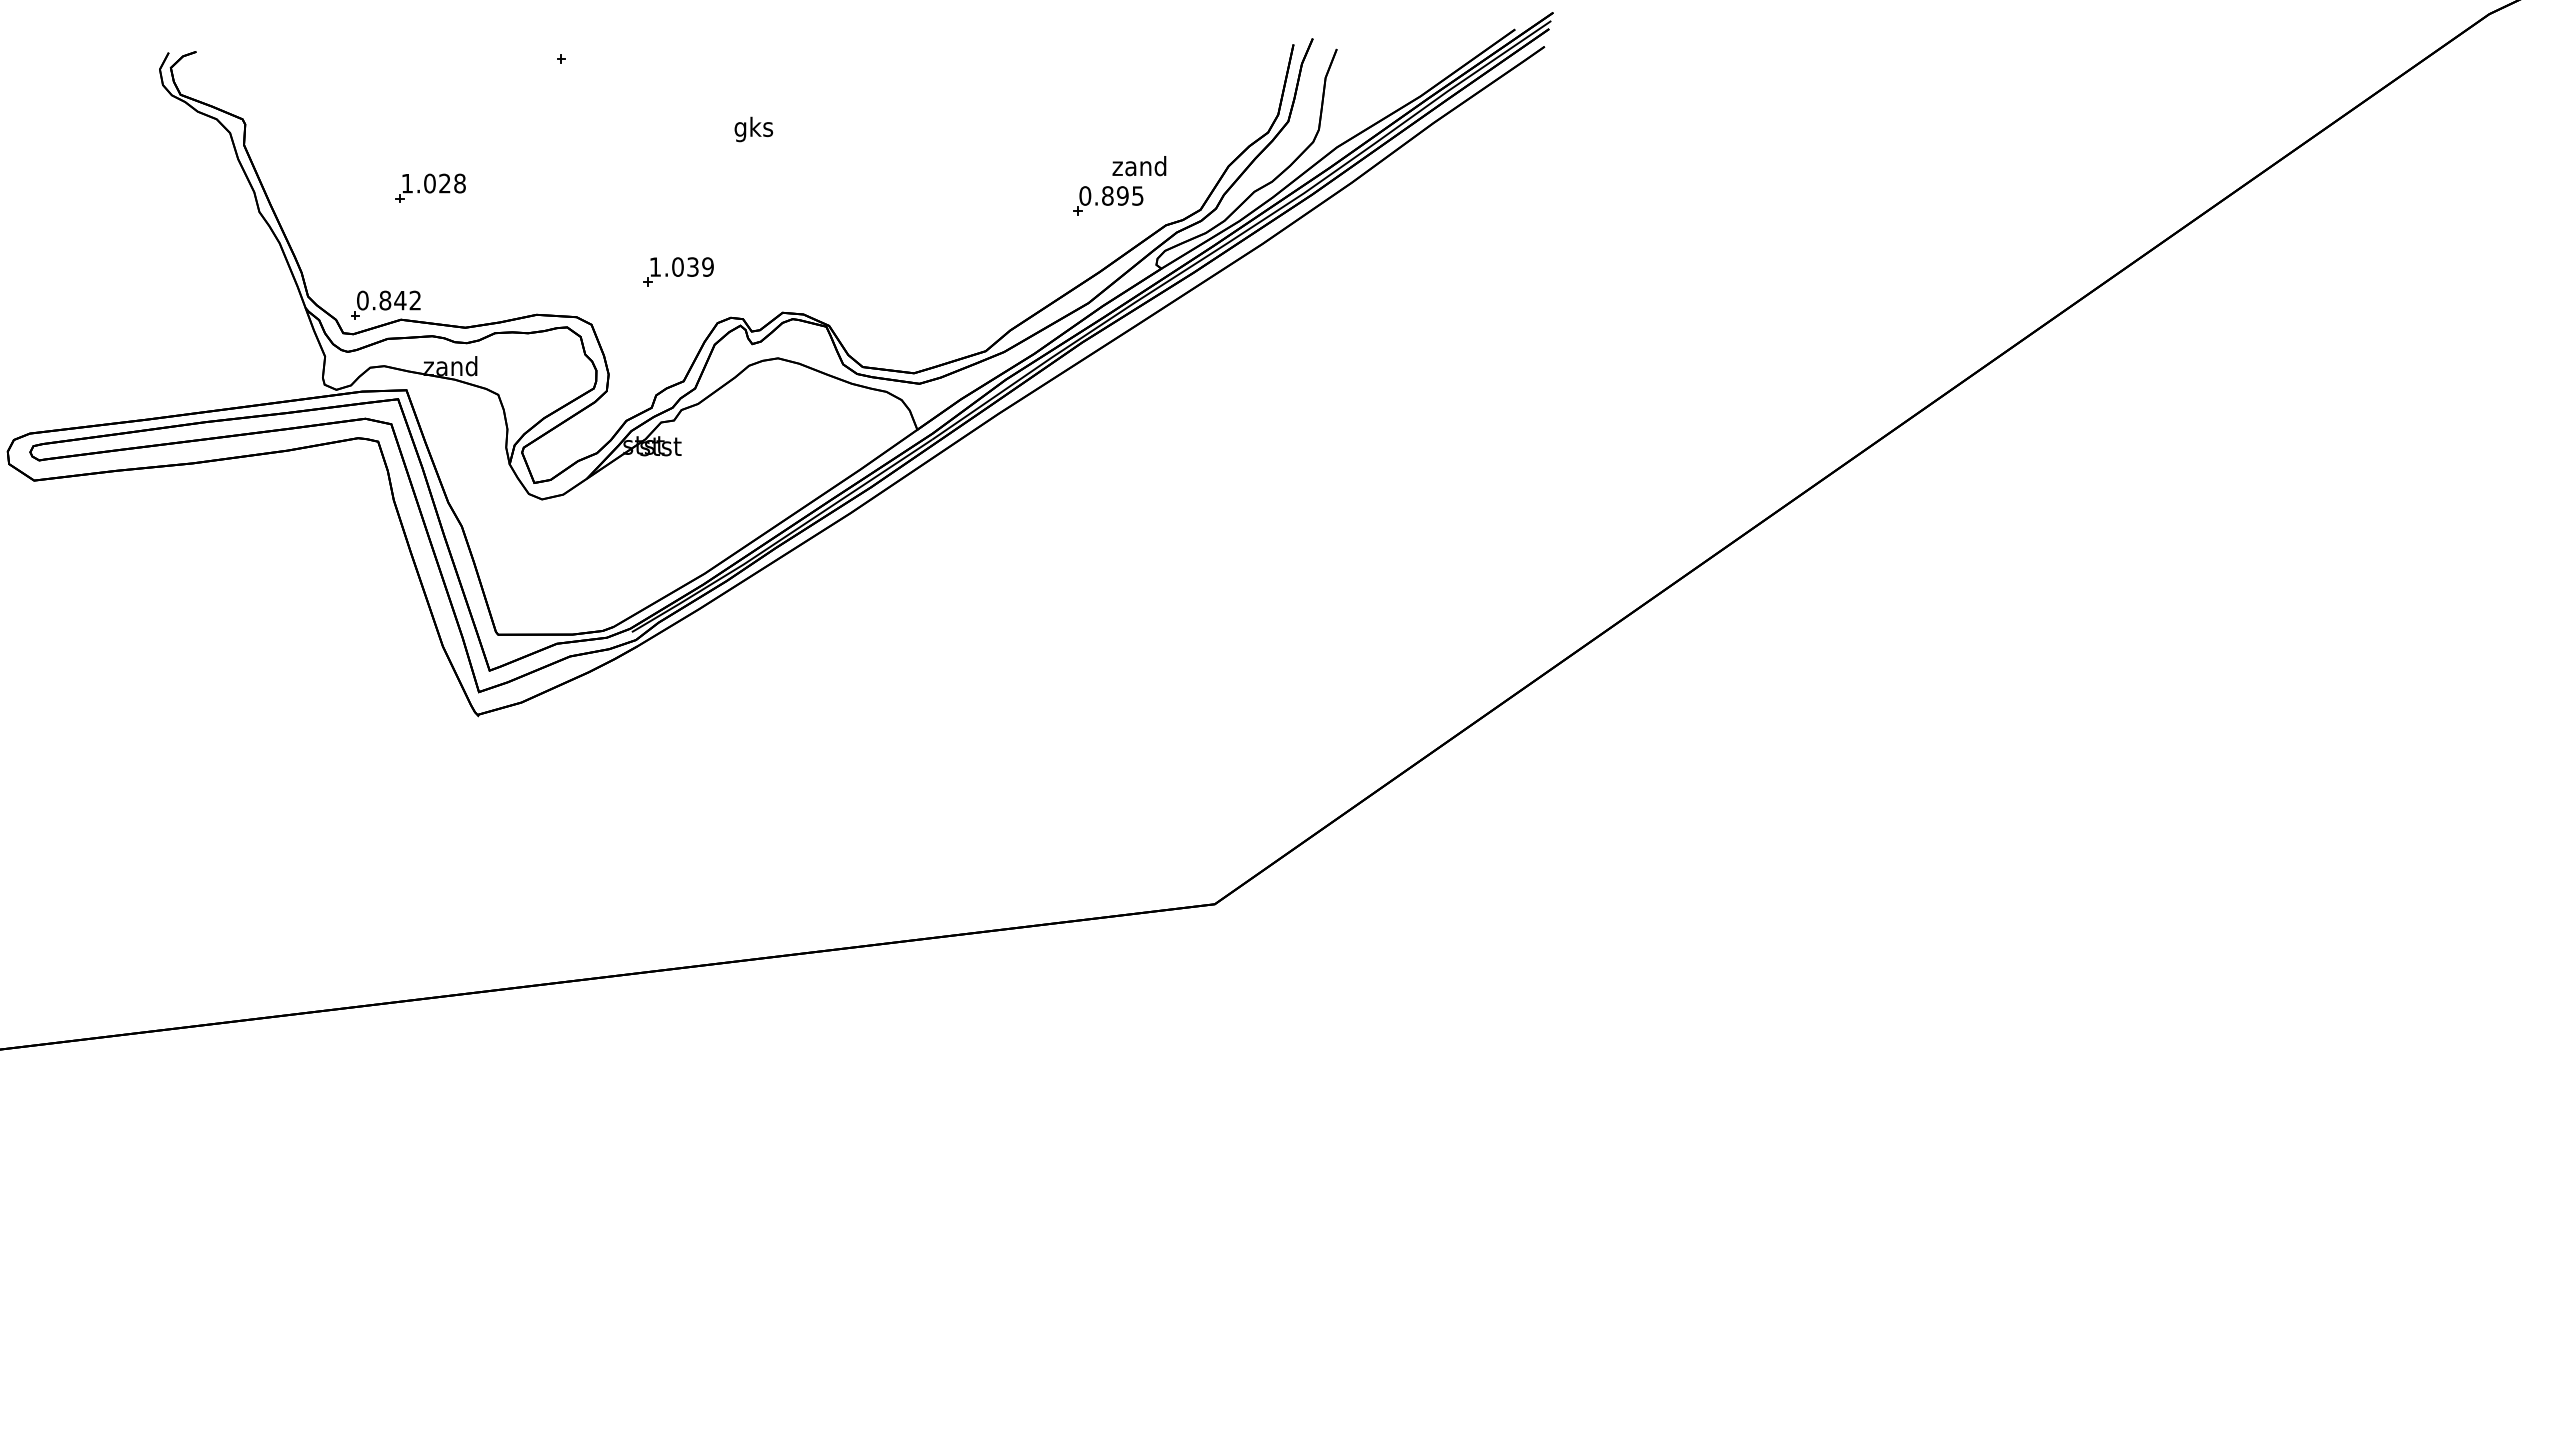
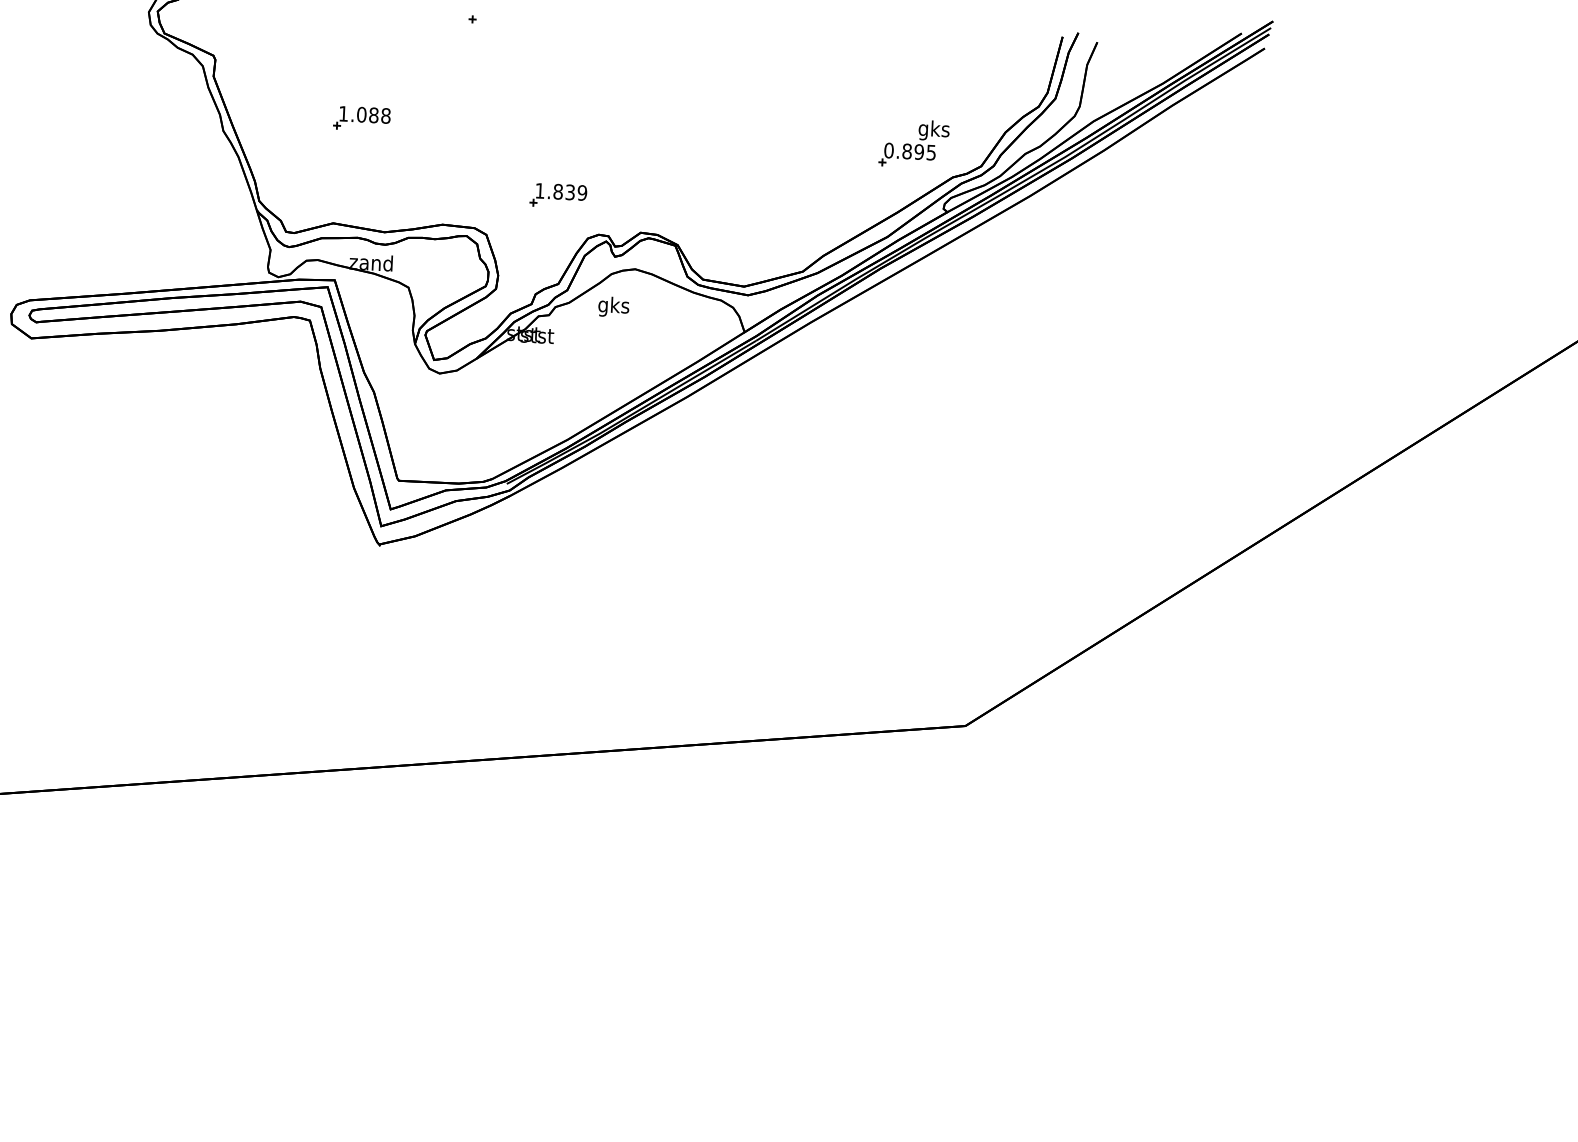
text: (753, 129) -> (613, 307), moved
text: (1139, 168) -> (933, 130), zand -> gks
text: (444, 183) -> (373, 115), 1.028 -> 1.088
text: (677, 266) -> (557, 191), 1.039 -> 1.839
part: (385, 304) -> (321, 210), removed

